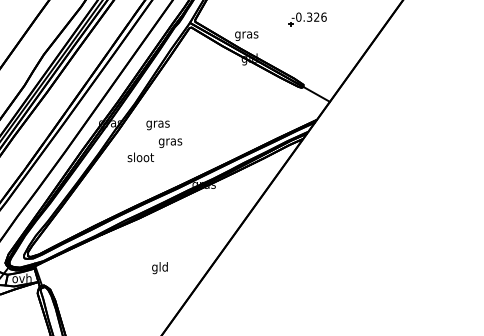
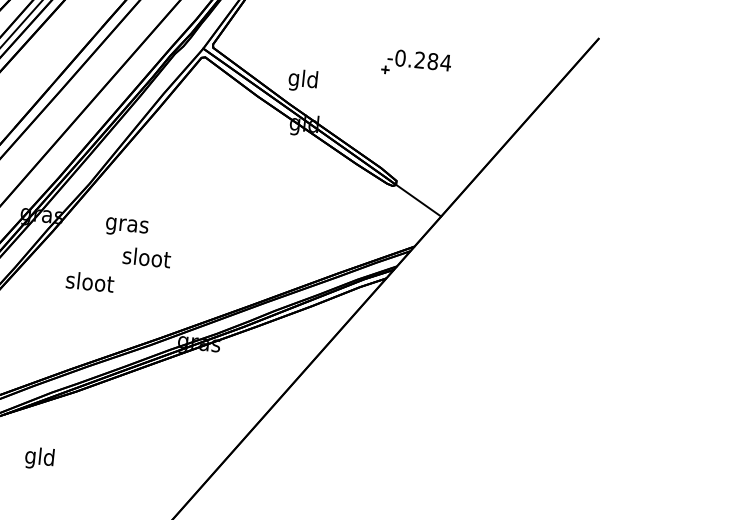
text: (316, 16) -> (432, 60), -0.326 -> -0.284
text: (246, 34) -> (303, 79), gras -> gld
text: (170, 141) -> (146, 258), gras -> sloot
text: (159, 268) -> (38, 459), moved

